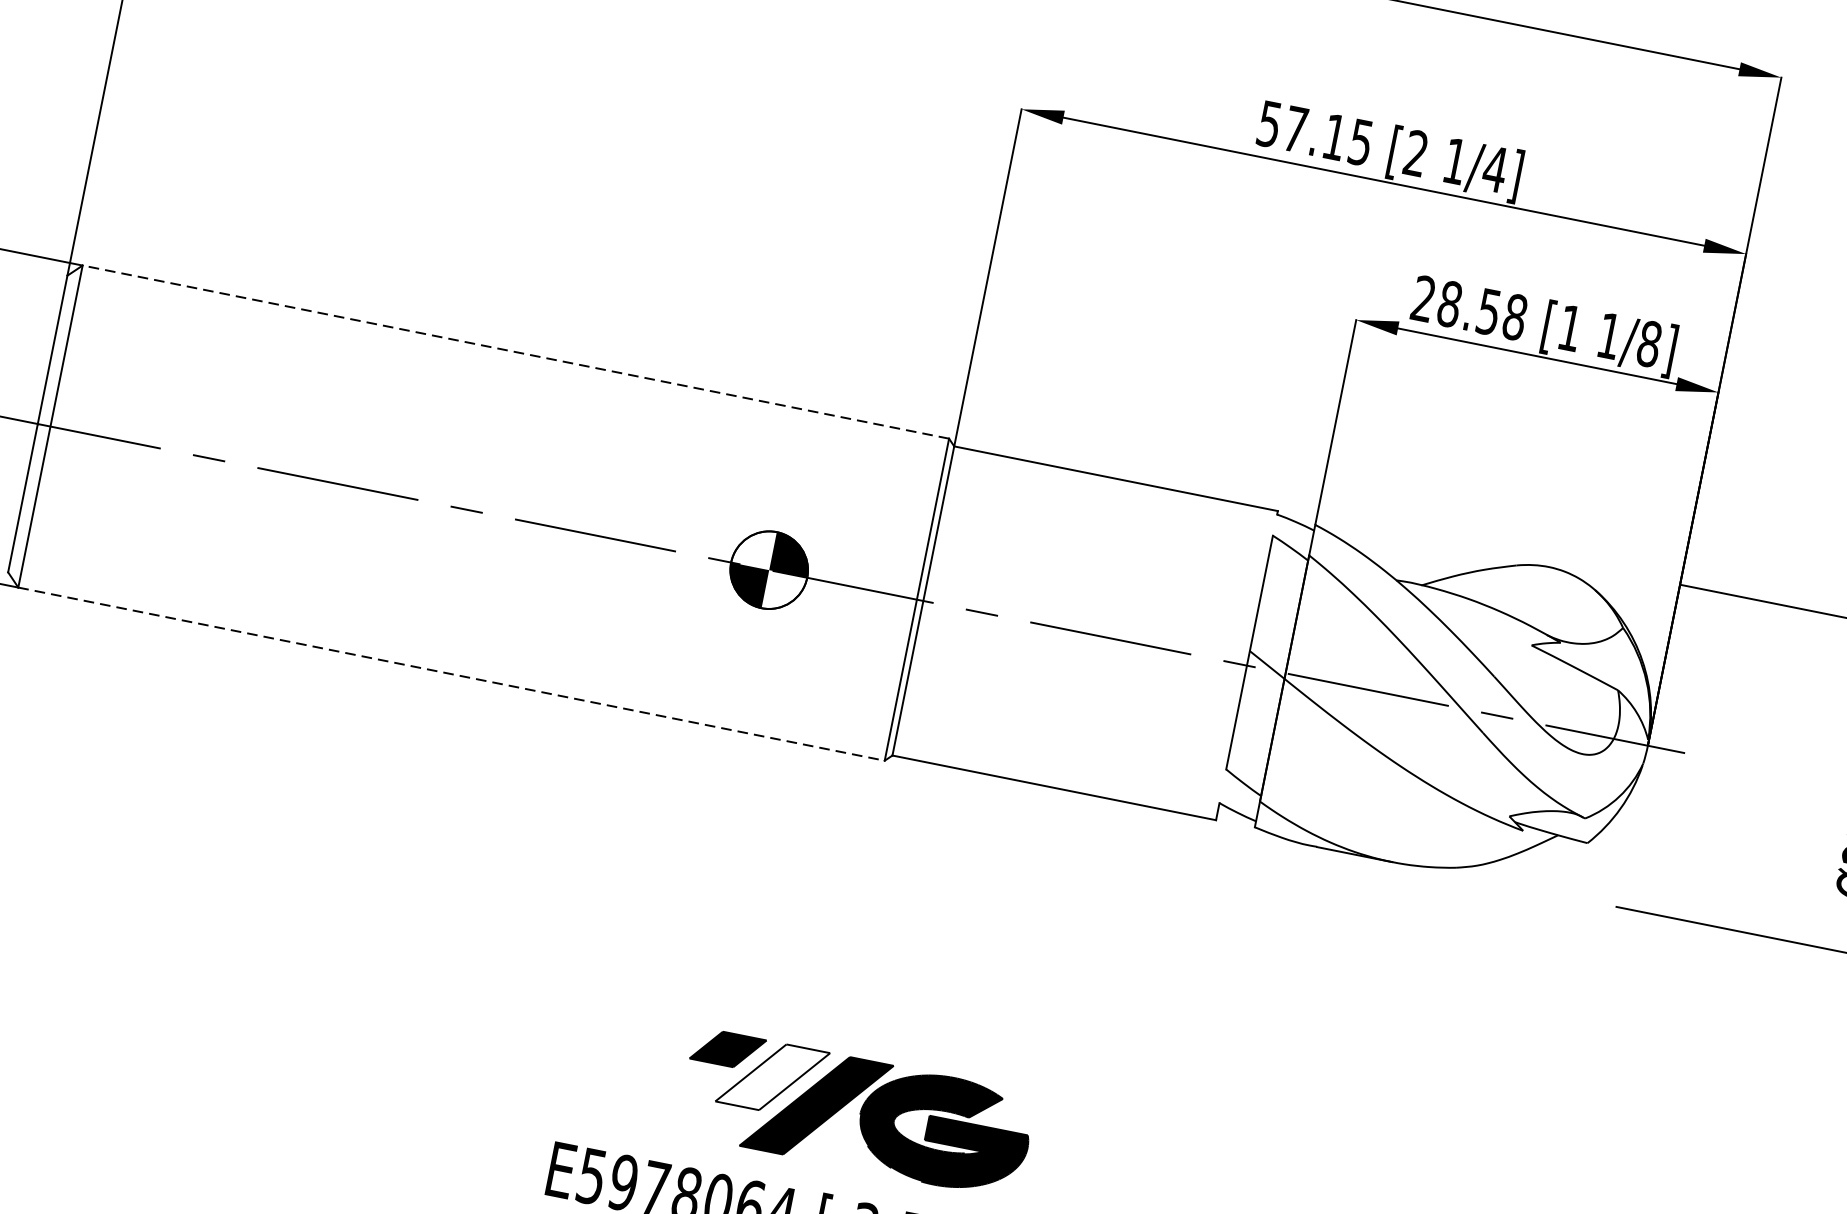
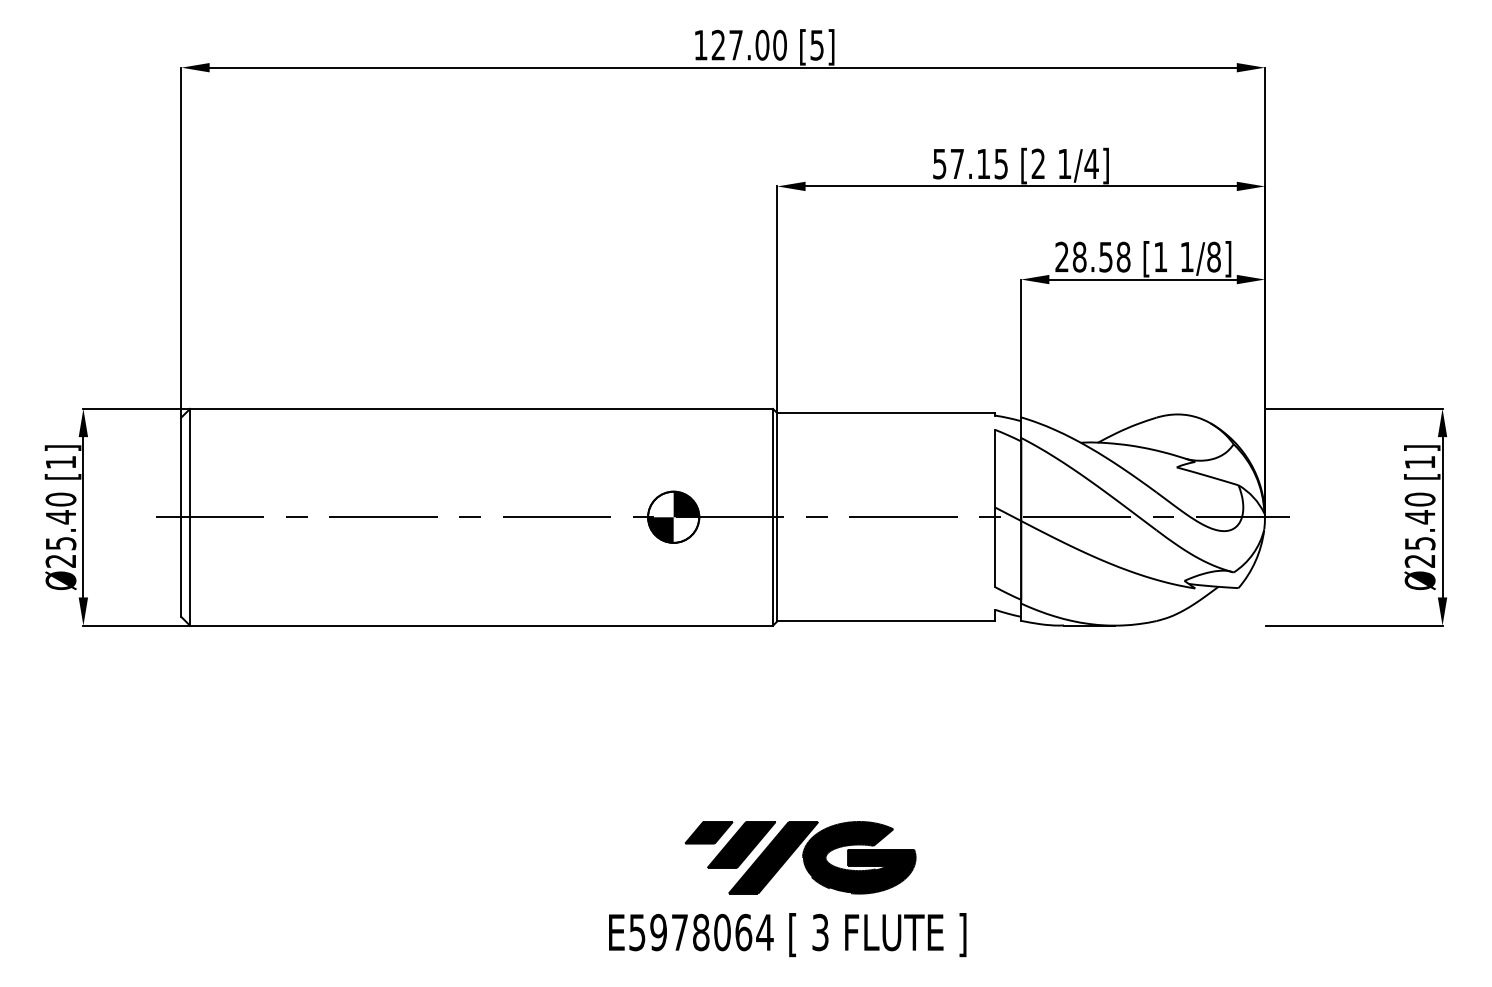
line: (515, 351) -> (481, 408), dashed -> solid
line: (451, 673) -> (481, 625), dashed -> solid
fill: (772, 1076) -> (741, 844), added

